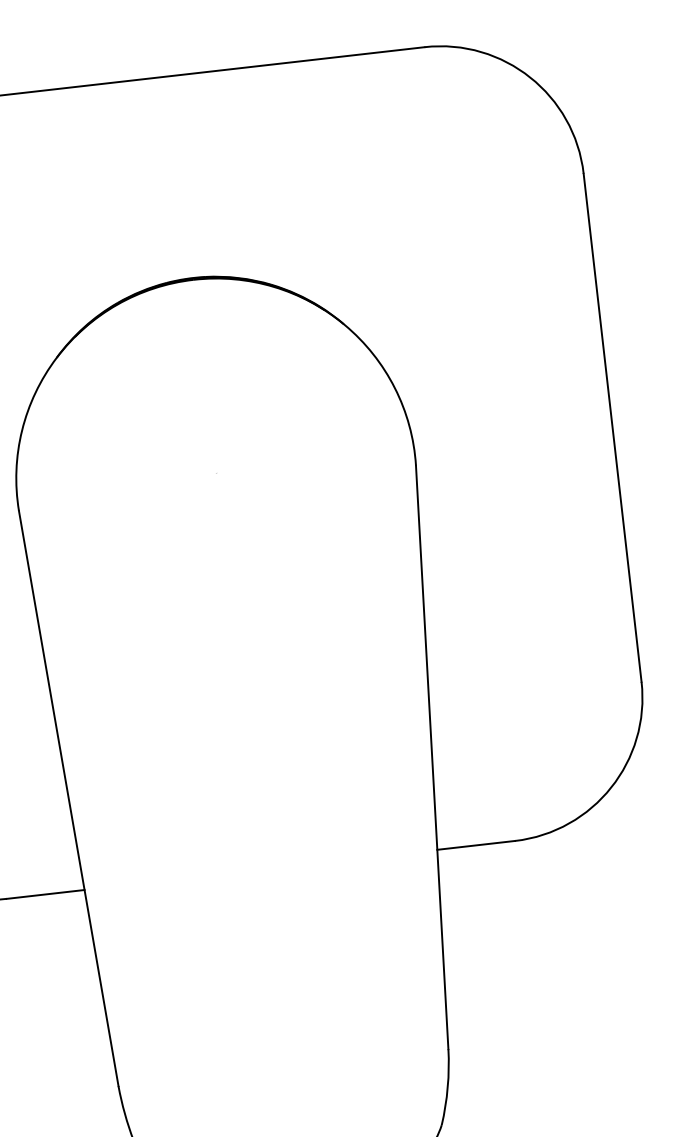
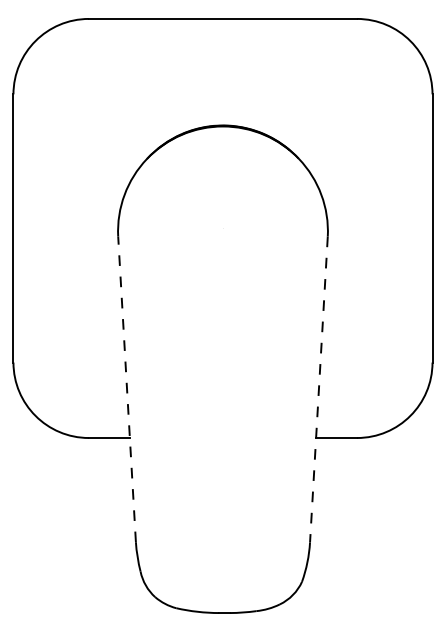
line: (431, 759) -> (318, 390), solid -> dashed
line: (69, 796) -> (127, 388), solid -> dashed

